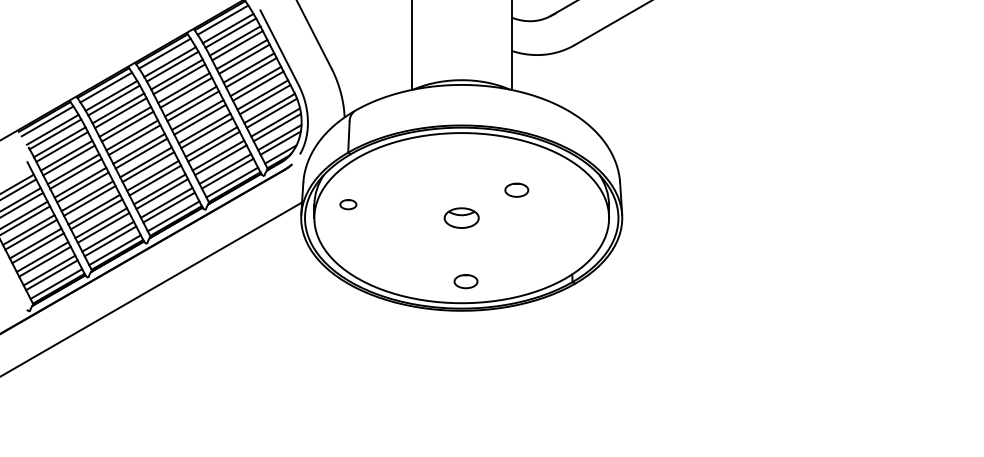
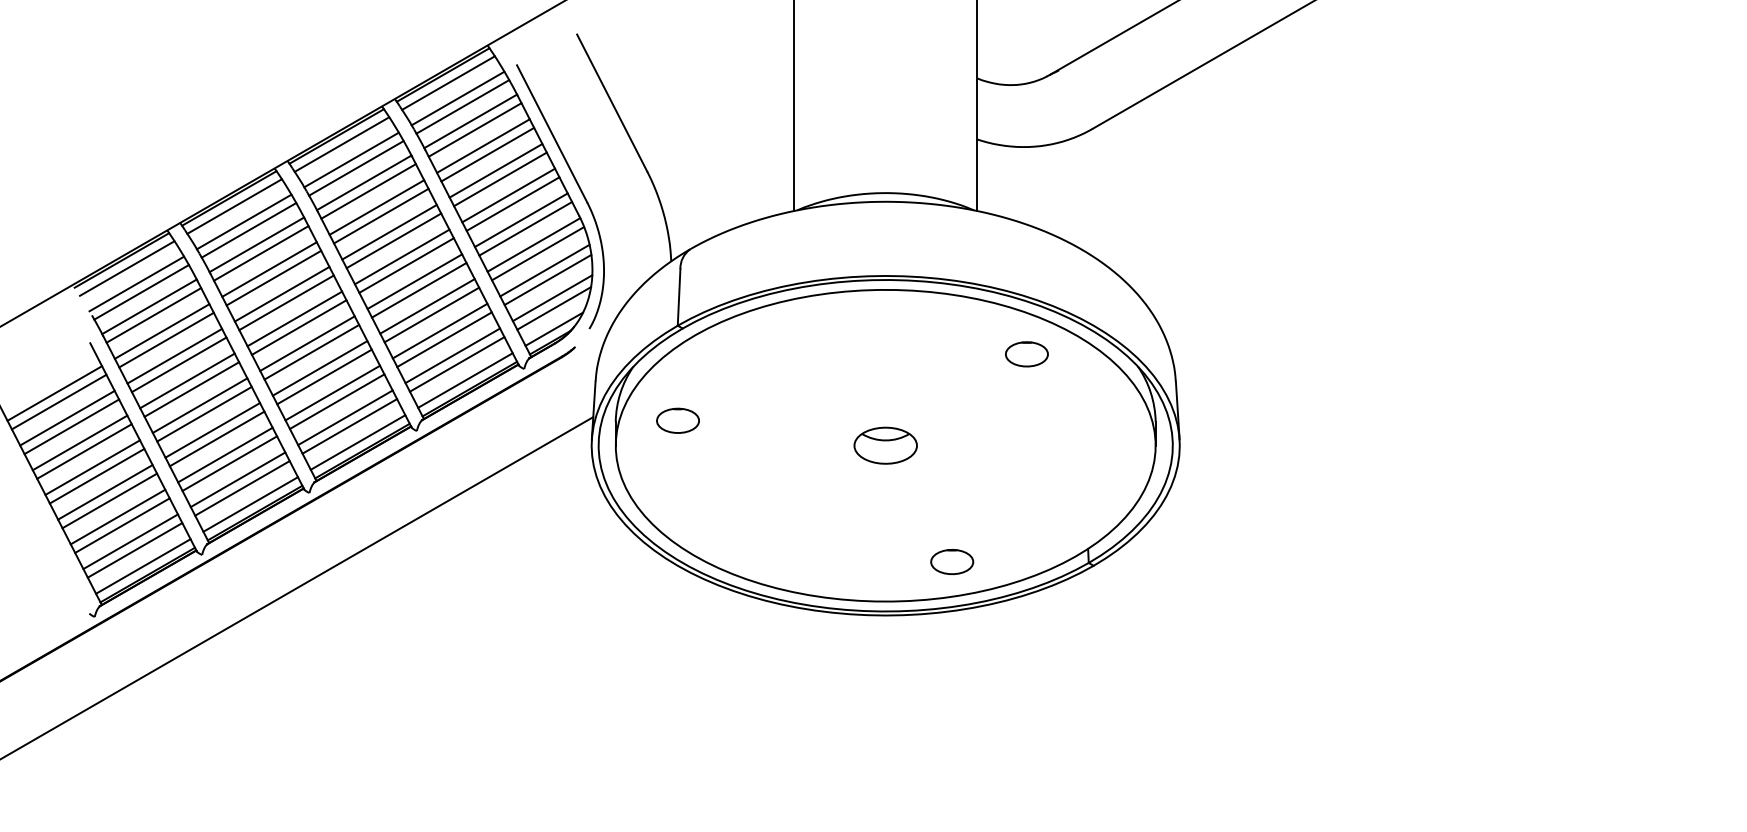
part: (516, 189) -> (1026, 352), moved
part: (348, 204) -> (678, 420), size x1.43
part: (465, 281) -> (951, 561), moved

